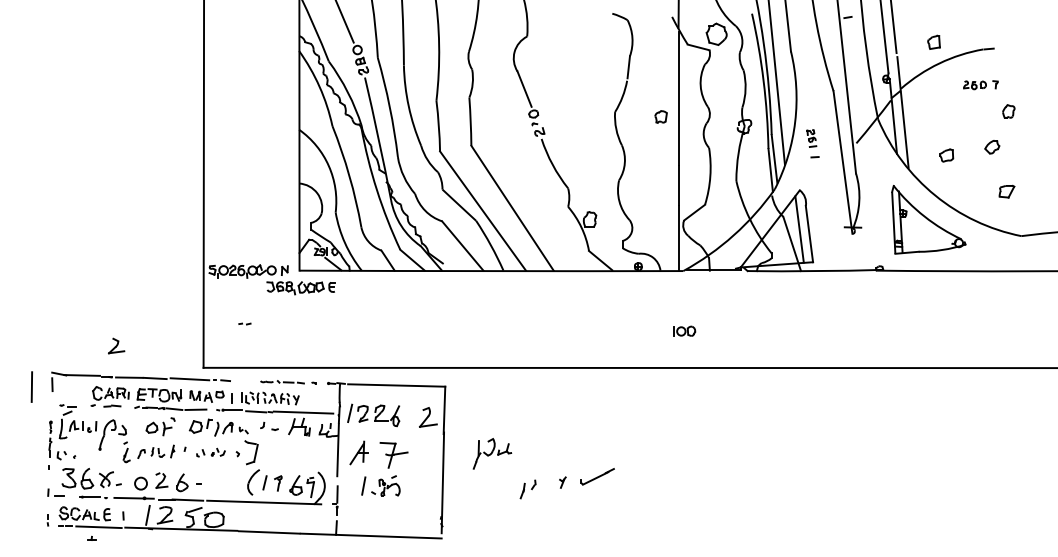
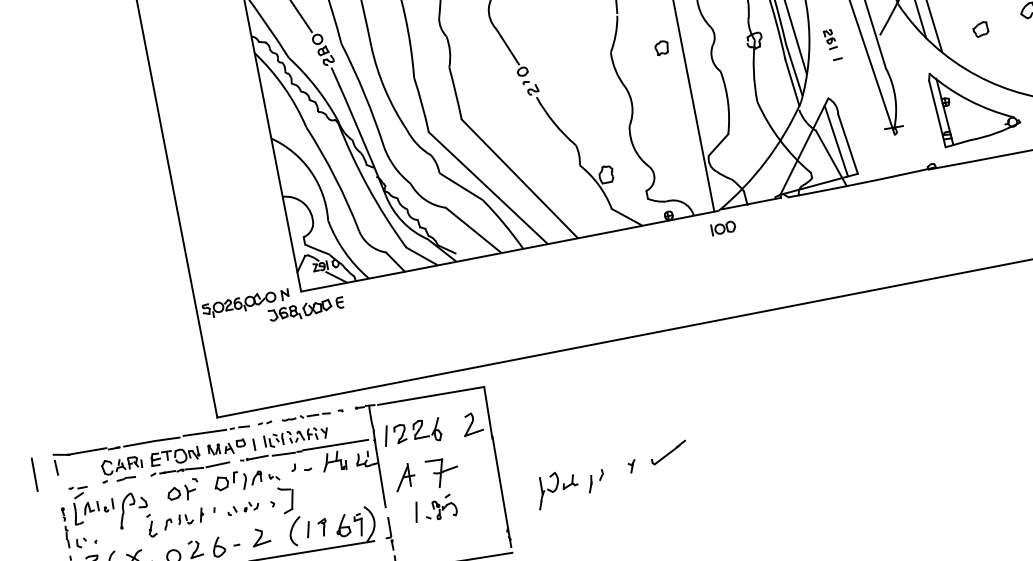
part: (244, 323) -> (264, 422), moved
part: (684, 330) -> (723, 227), moved
part: (116, 345) -> (260, 536), moved
part: (492, 453) -> (557, 488), moved

